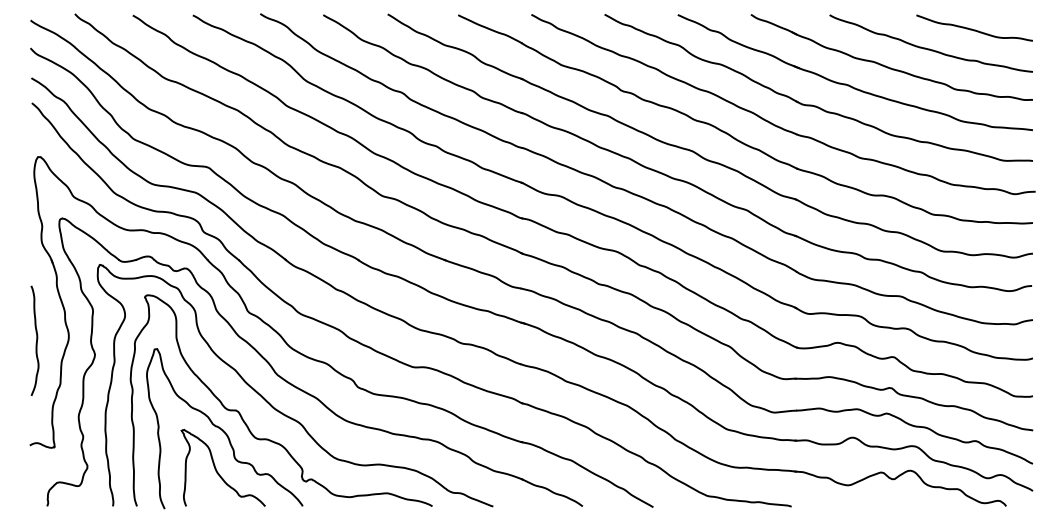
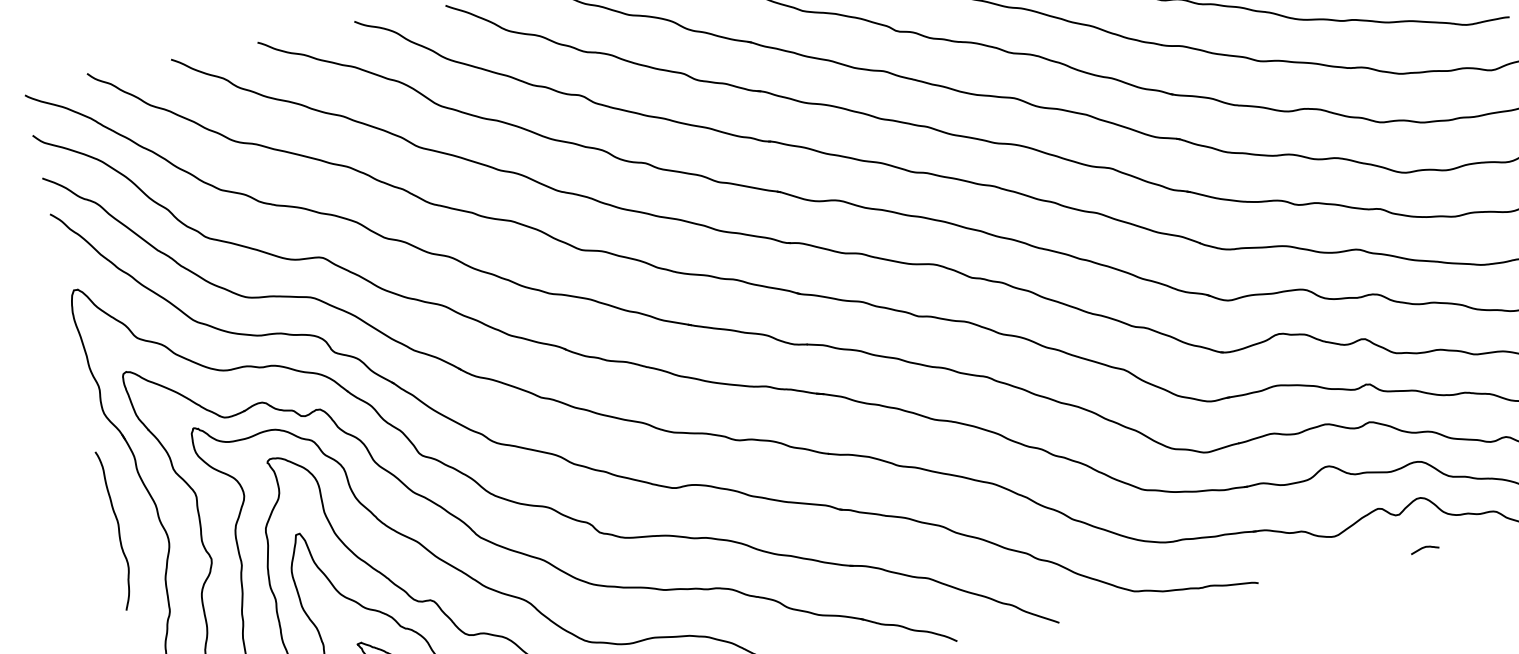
curve: (36, 340) -> (118, 529), moved
curve: (907, 505) -> (1425, 549), added

